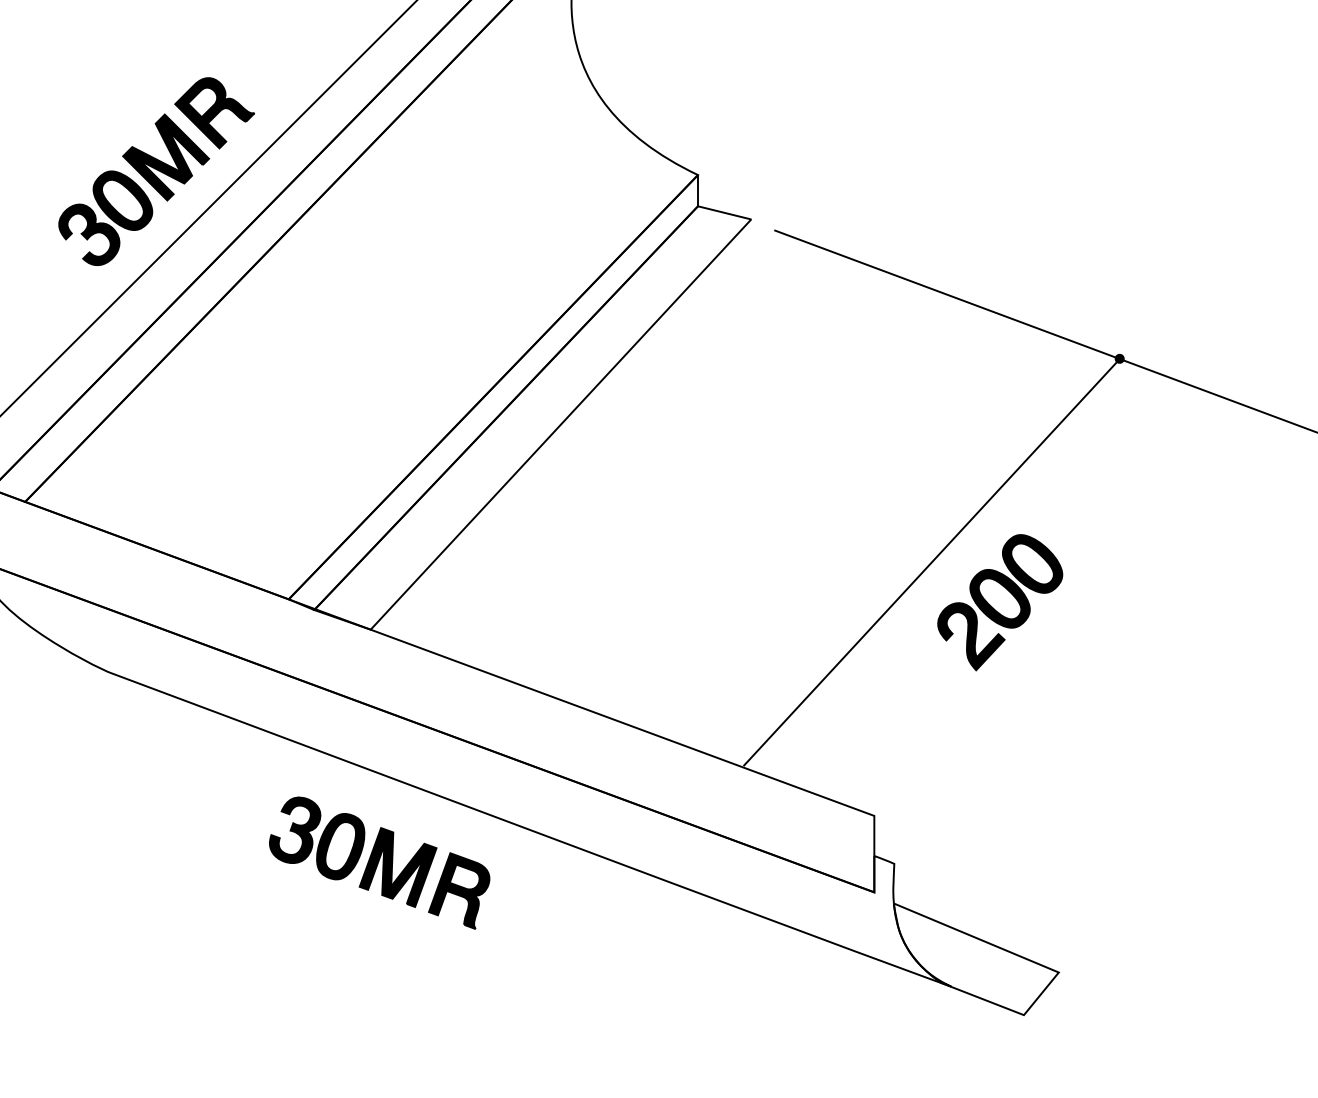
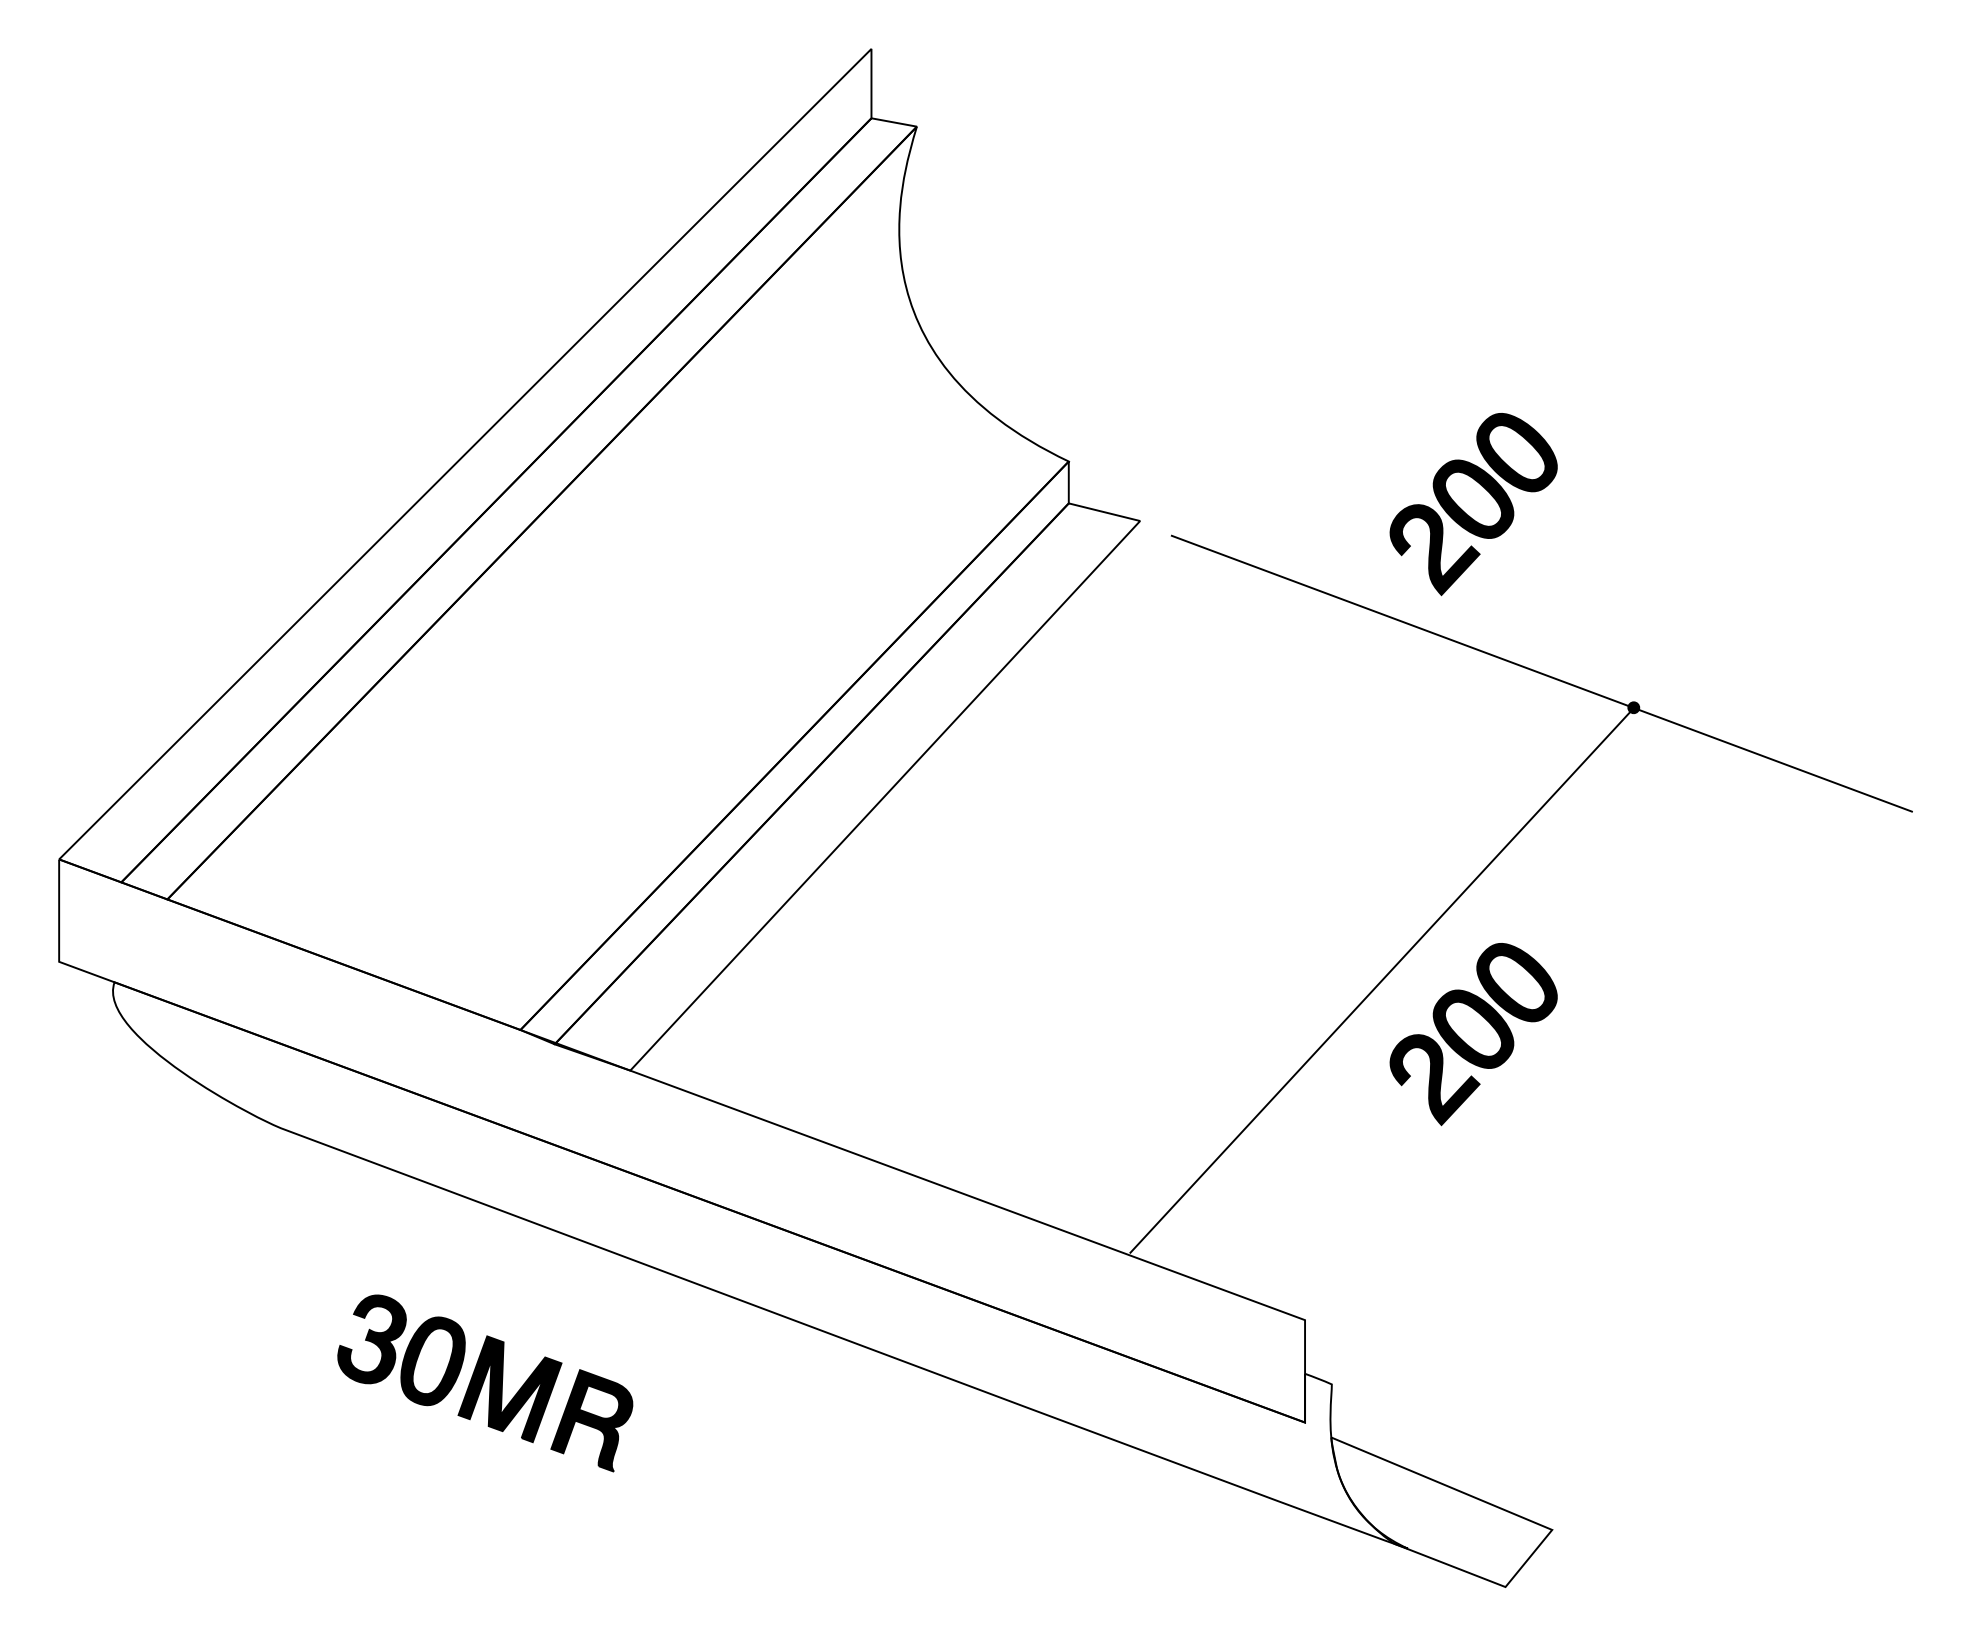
part: (156, 171) -> (343, 456), removed
part: (1000, 207) -> (1473, 504), added
part: (379, 863) -> (485, 1383), moved

